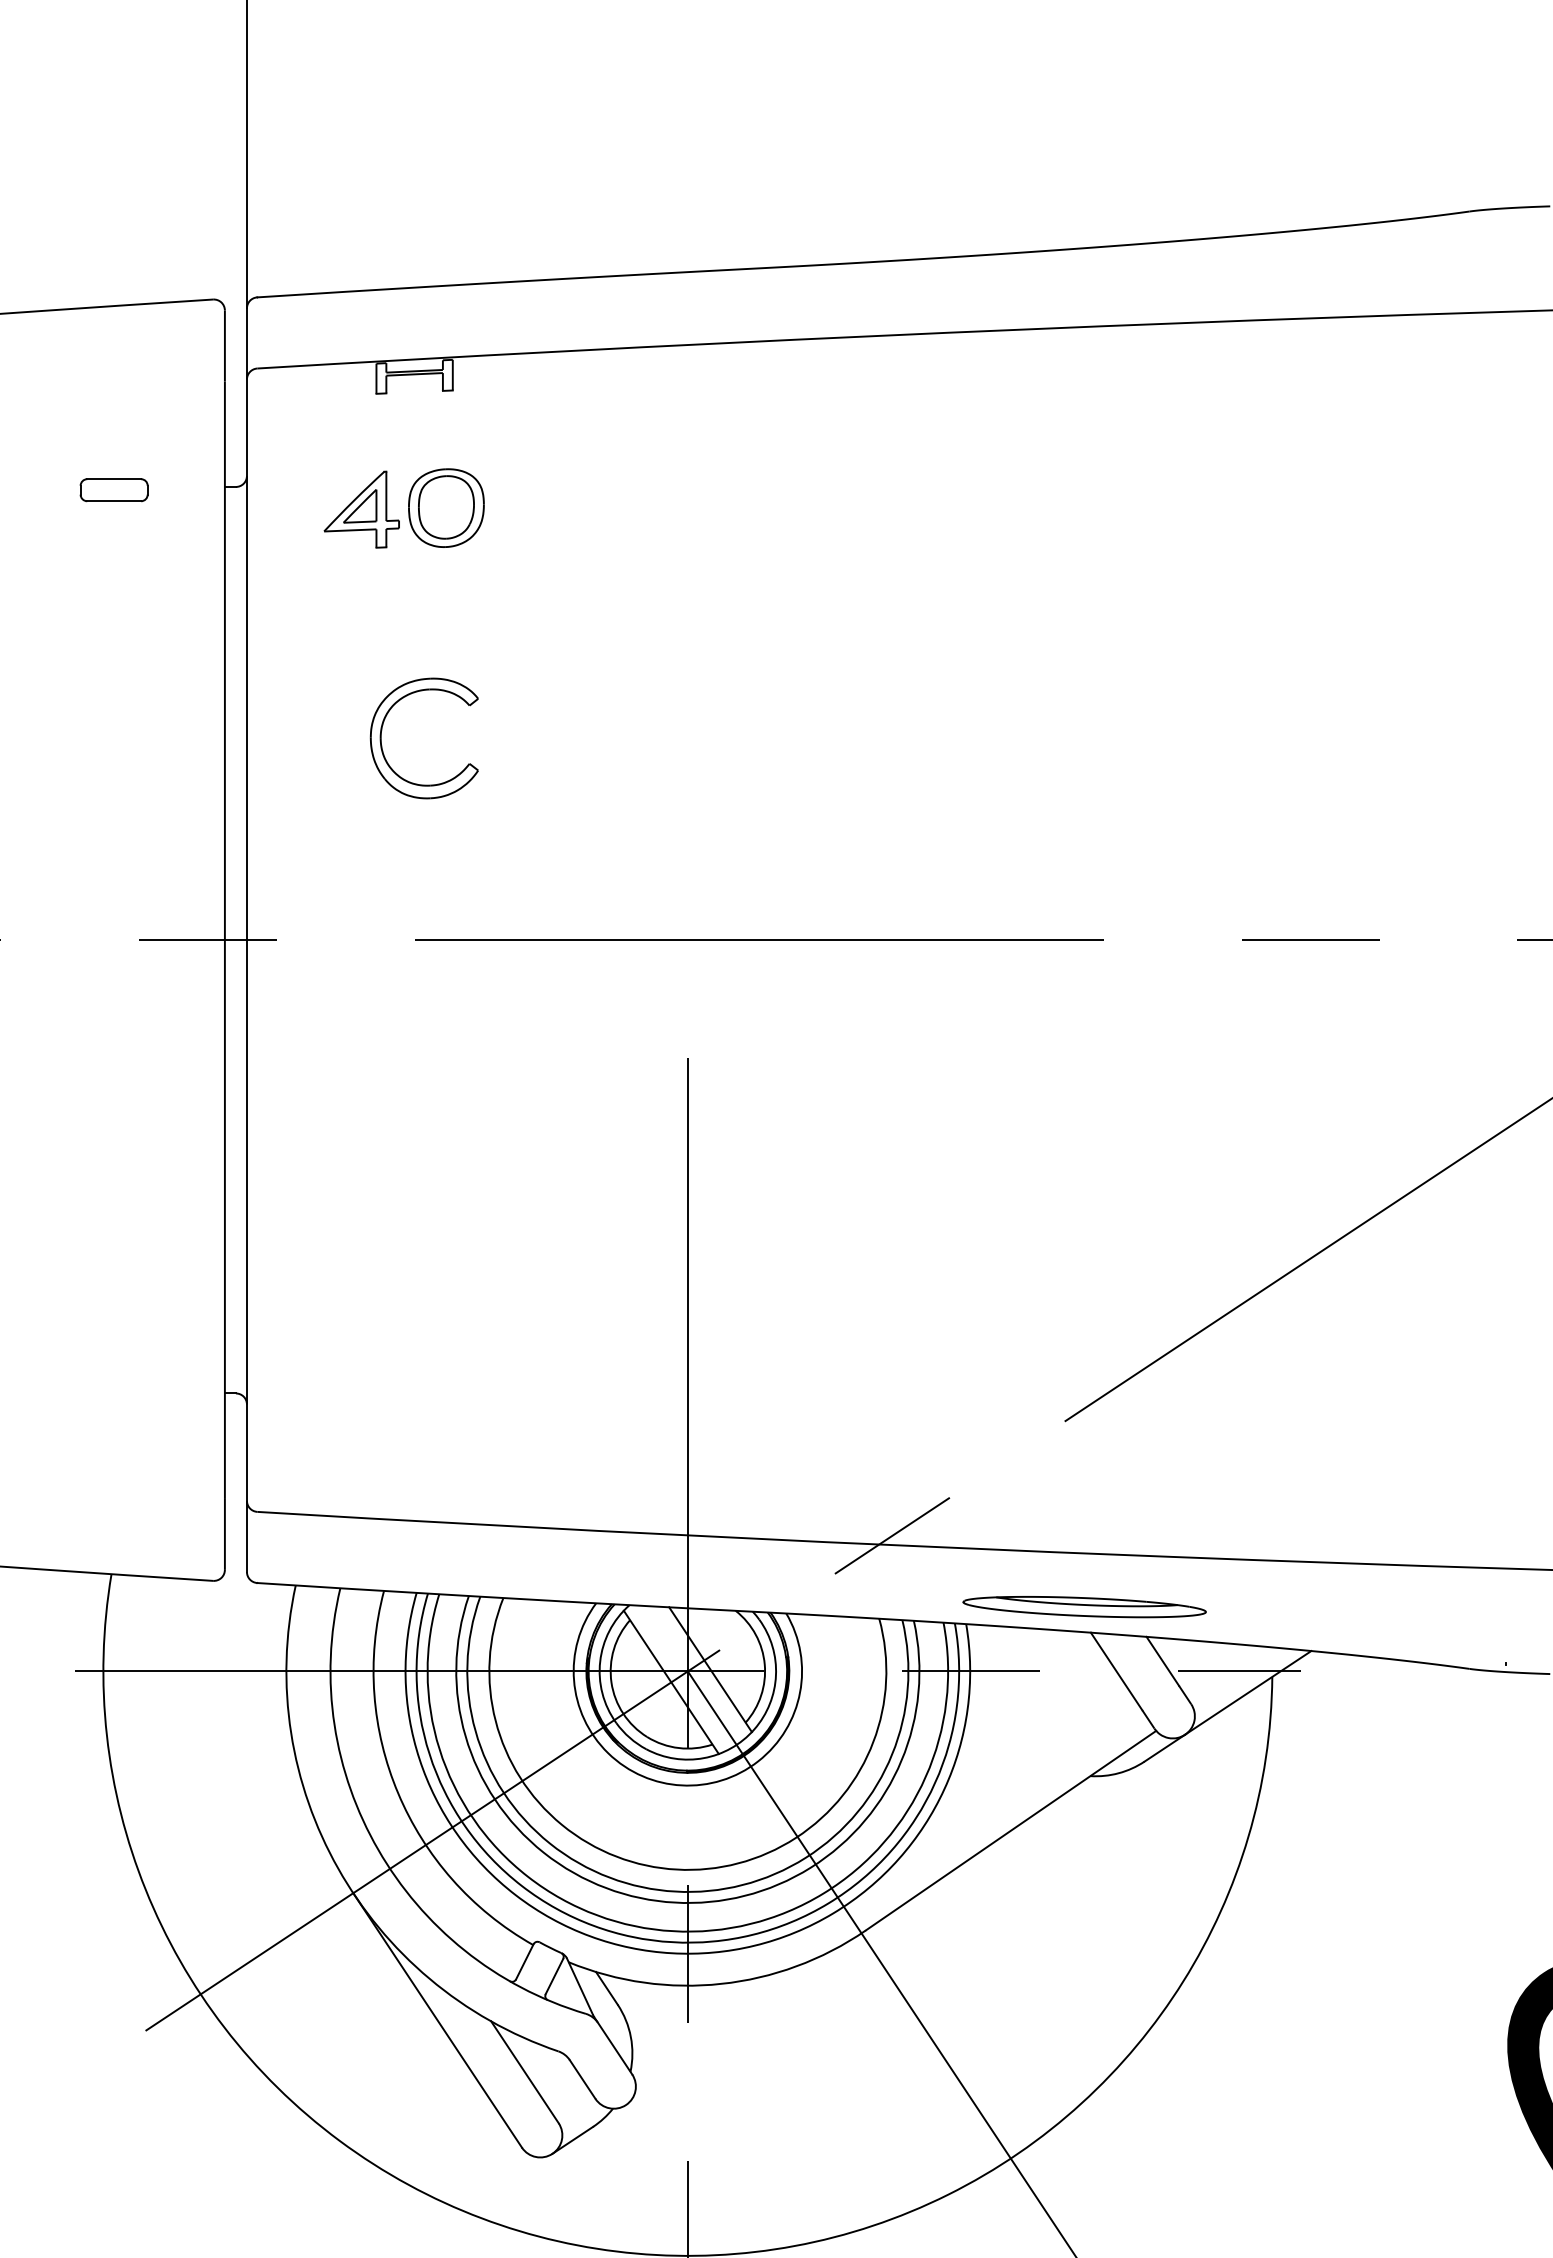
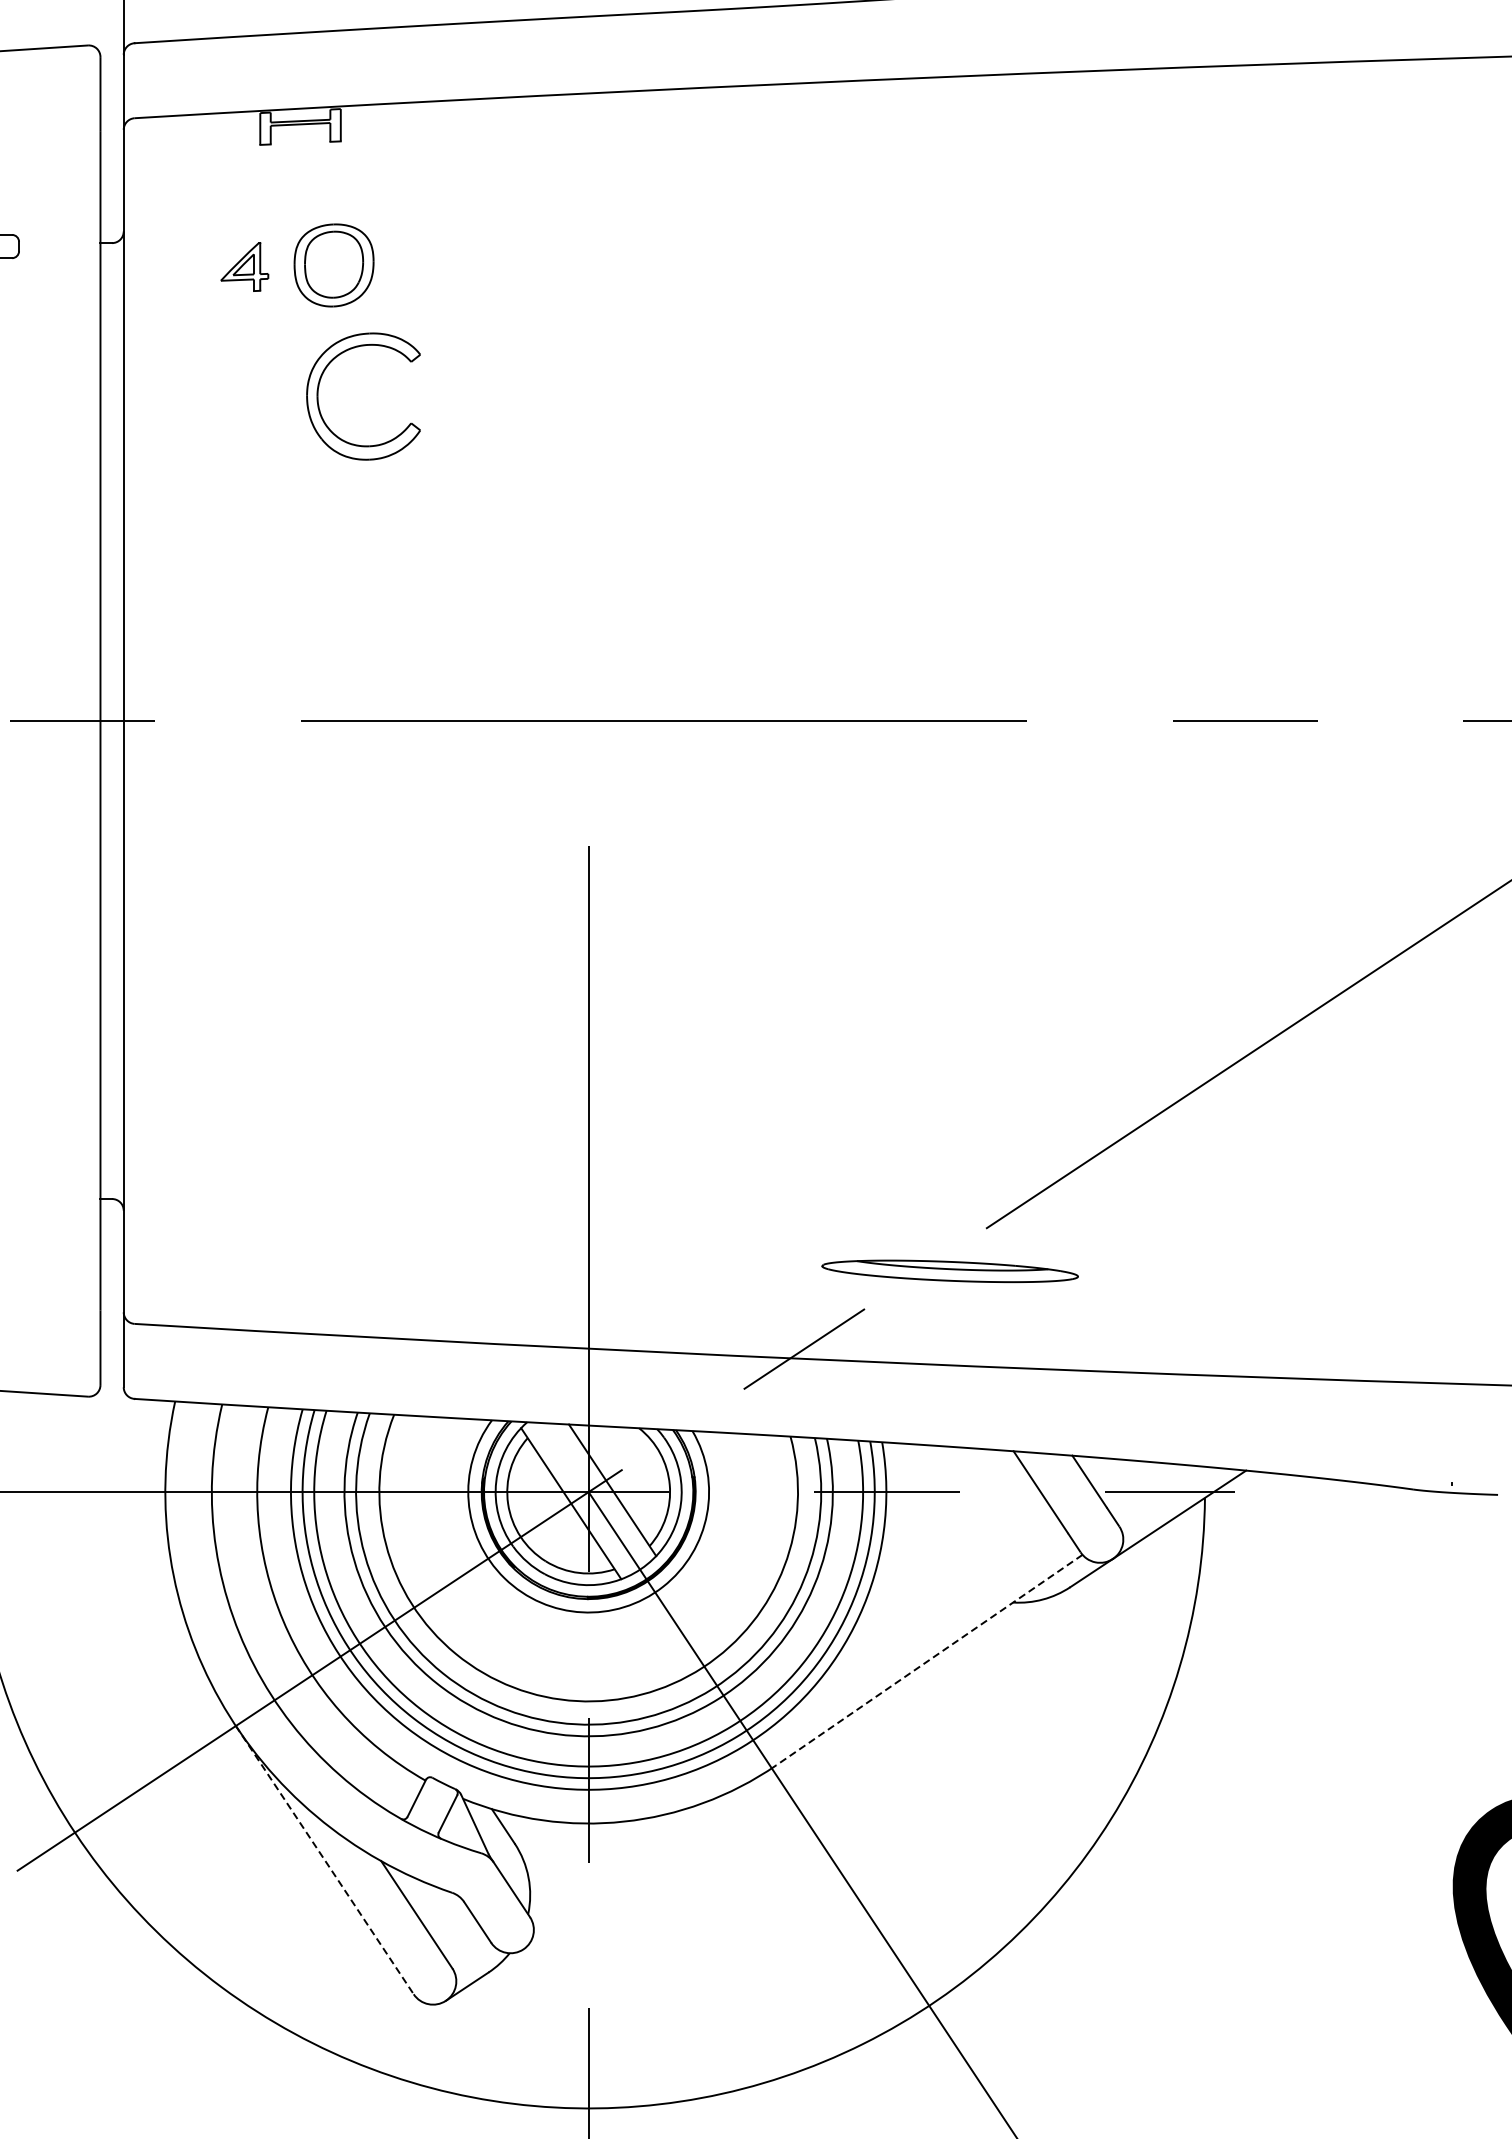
part: (361, 509) -> (244, 266), size x0.6
part: (382, 745) -> (319, 403), moved
part: (1084, 1607) -> (949, 1271), moved
line: (1010, 1830) -> (928, 1659), solid -> dashed
line: (437, 2020) -> (324, 1860), solid -> dashed

